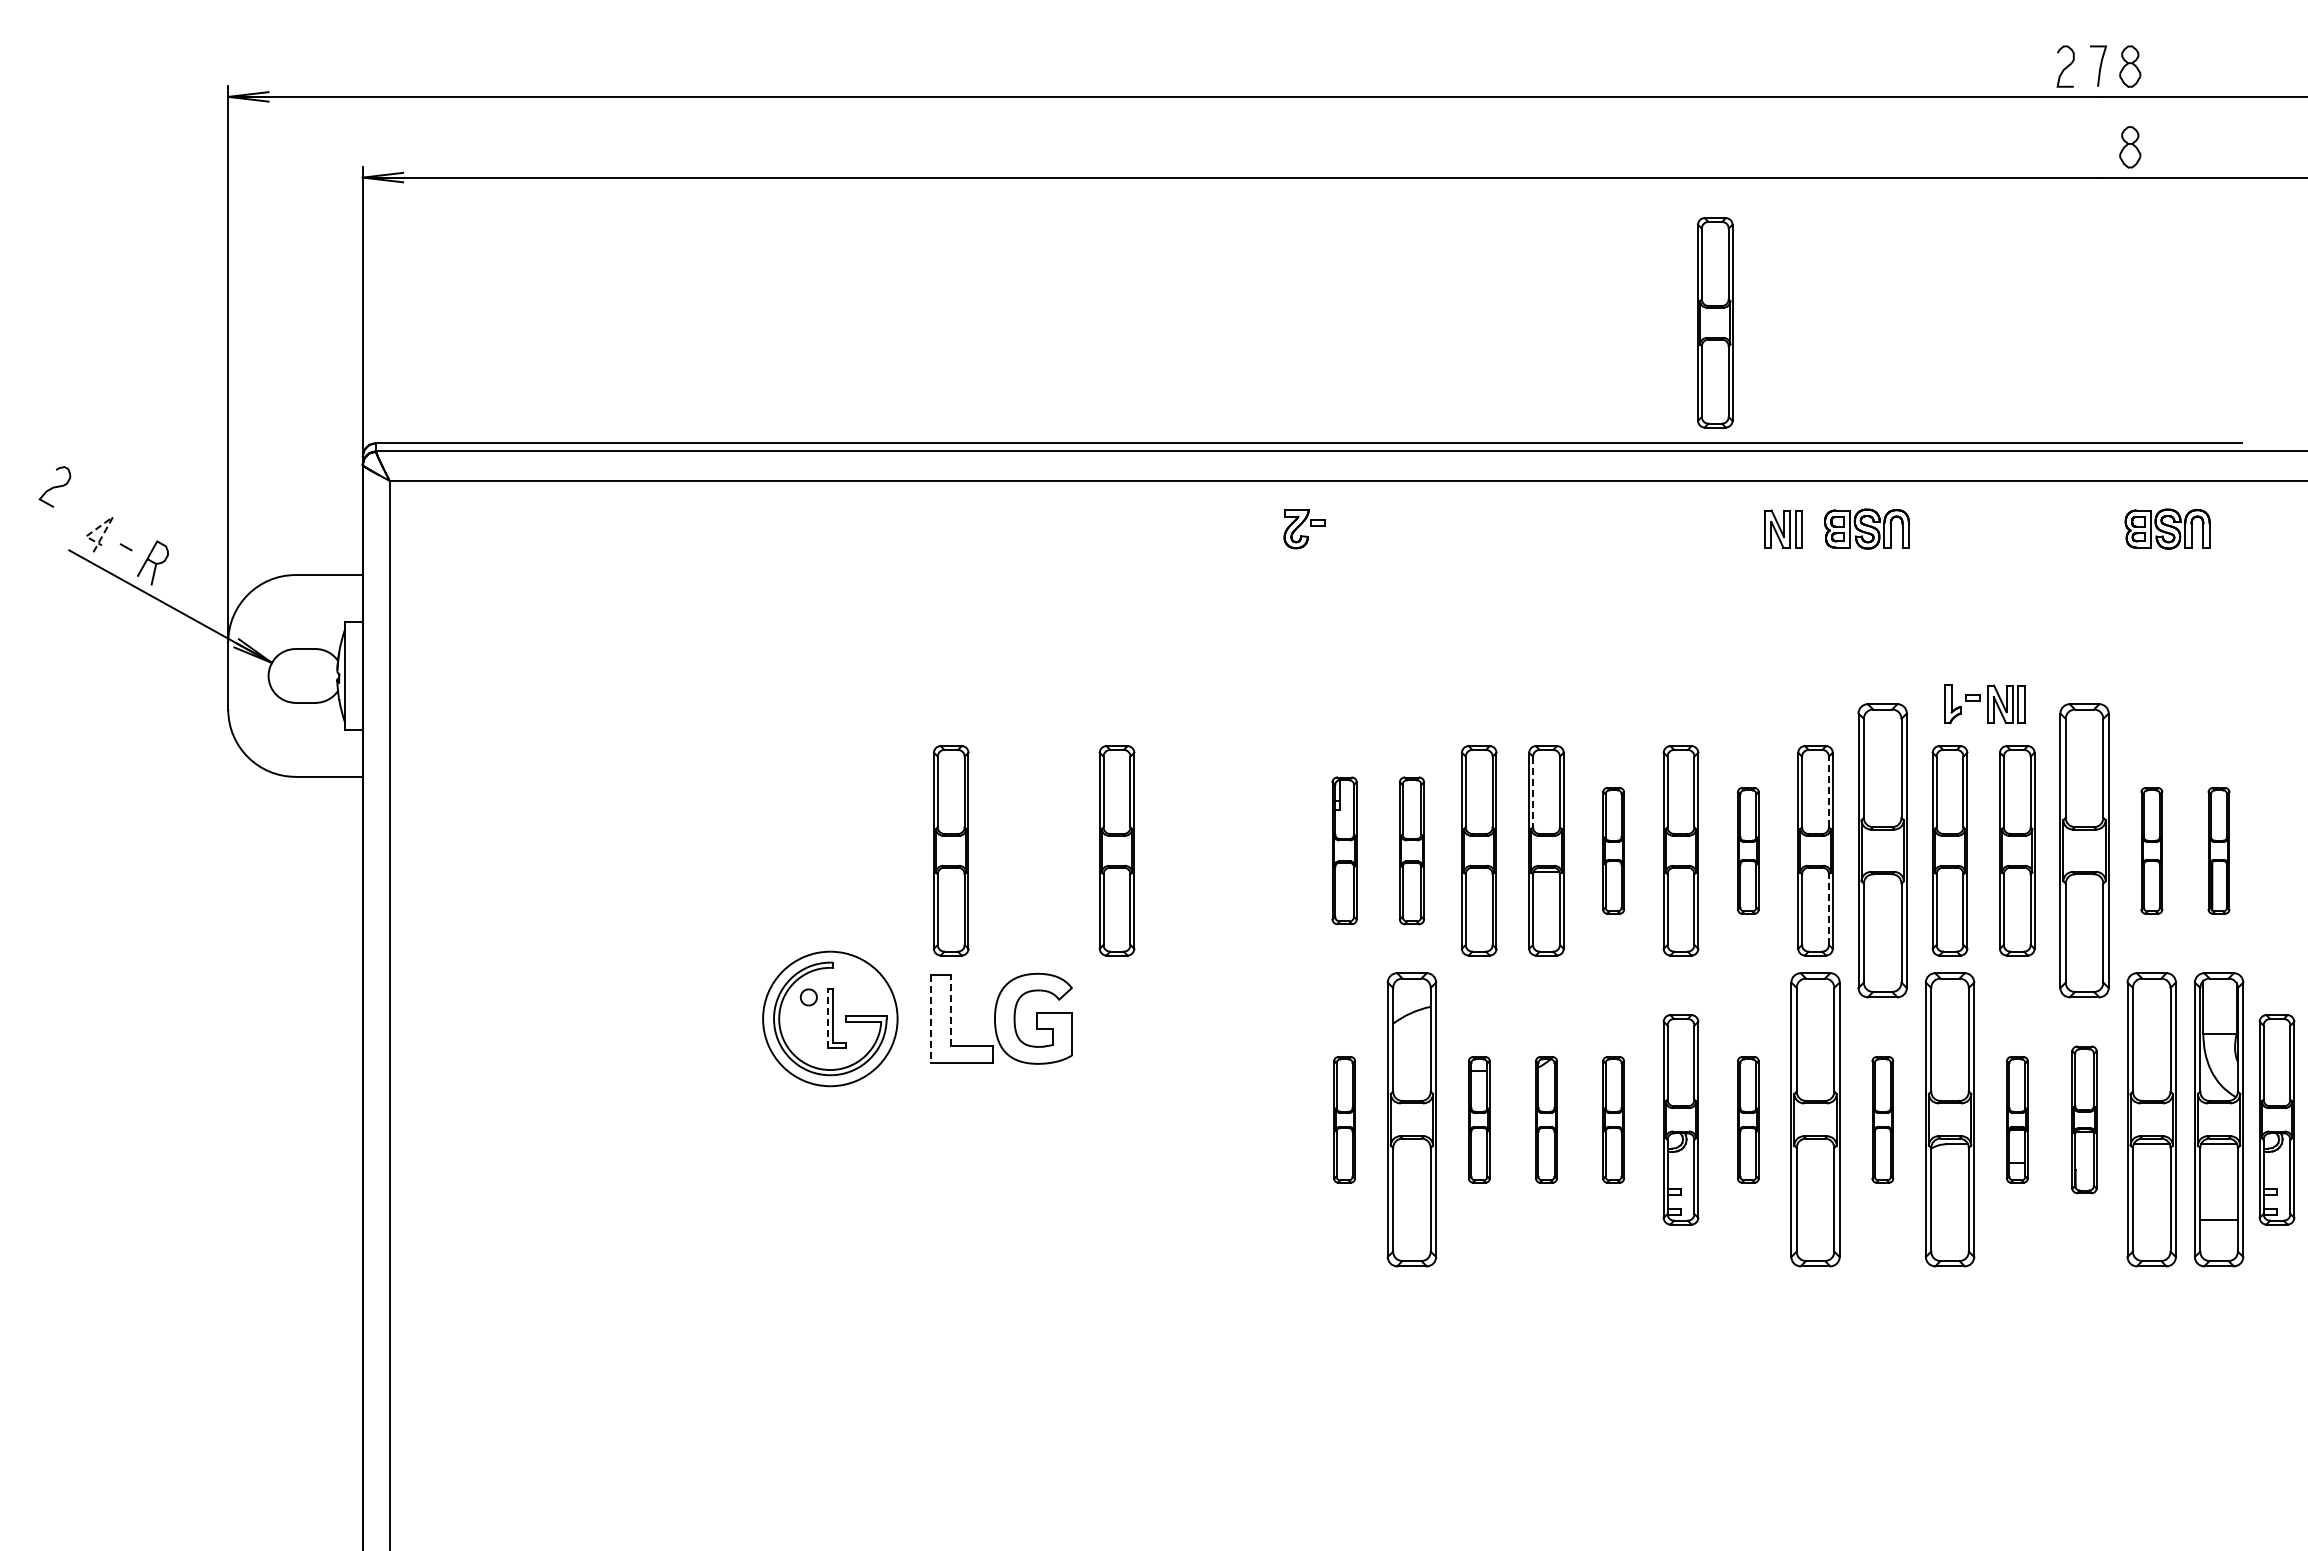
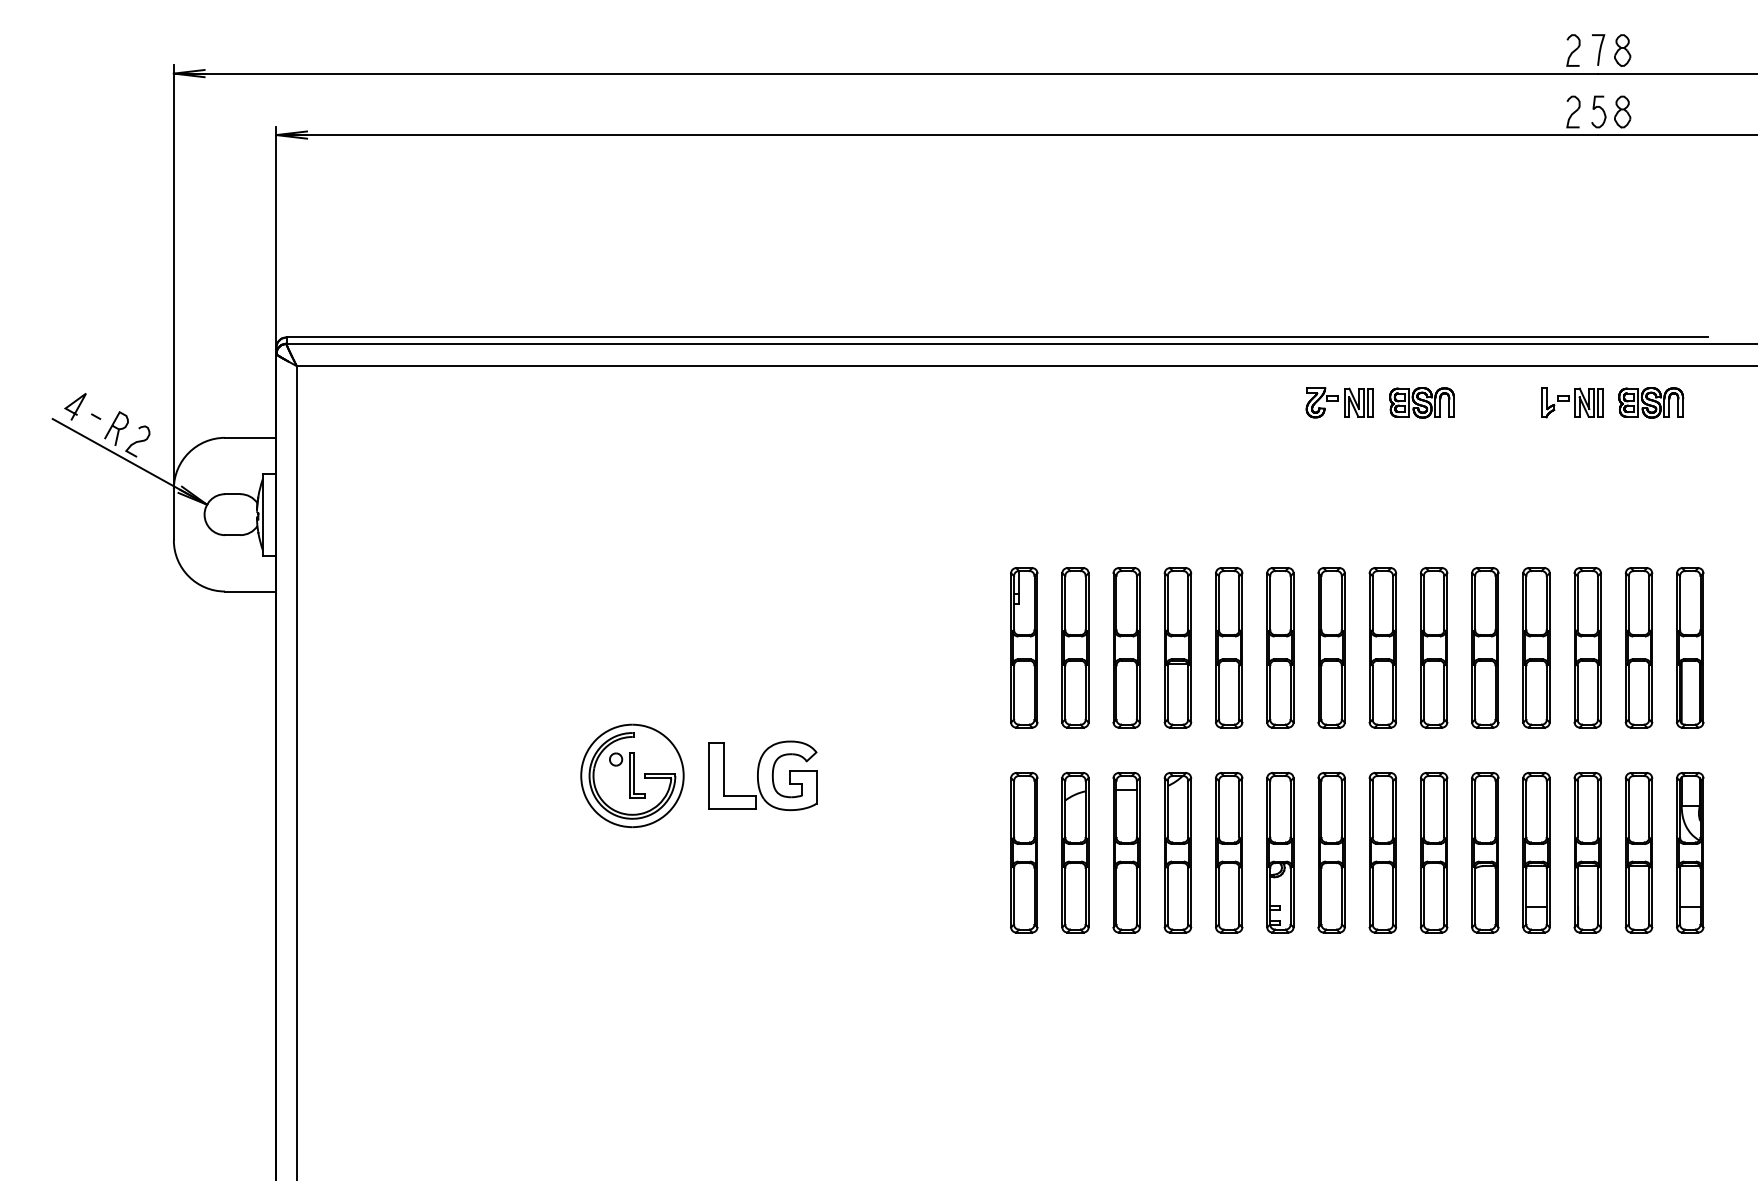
curve: (2101, 143) -> (1600, 109), added
part: (2065, 147) -> (1573, 112), added
part: (1715, 322) -> (1306, 245), removed
curve: (54, 486) -> (137, 441), moved
line: (108, 520) -> (82, 396), dashed -> solid
part: (1304, 529) -> (1321, 403), moved
part: (1984, 704) -> (1572, 403), moved
line: (1828, 791) -> (1392, 602), dashed -> solid
line: (1533, 792) -> (1168, 603), dashed -> solid
part: (951, 850) -> (724, 647), removed
part: (1116, 850) -> (850, 647), removed
part: (1344, 850) -> (1024, 647), size x1.43
part: (1411, 850) -> (1075, 647), size x1.43
part: (1613, 850) -> (1229, 647), size x1.67
part: (1748, 850) -> (1331, 647), size x1.67
part: (1882, 850) -> (1433, 647), size x0.71
part: (2084, 850) -> (1587, 647), size x0.71
part: (2151, 850) -> (1638, 647), size x1.67
part: (2218, 850) -> (1689, 647), size x1.67
line: (1828, 909) -> (1392, 692), dashed -> solid
line: (950, 1009) -> (723, 768), dashed -> solid
line: (827, 1018) -> (630, 775), dashed -> solid
line: (930, 1018) -> (708, 775), dashed -> solid
part: (1344, 1119) -> (1024, 852), size x1.67
part: (1411, 1119) -> (1075, 852), size x0.71
part: (1479, 1119) -> (1126, 852), size x1.67
part: (1546, 1119) -> (1177, 852), size x1.67
part: (1613, 1119) -> (1229, 852), size x1.67
part: (1748, 1119) -> (1331, 852), size x1.67
part: (1815, 1119) -> (1382, 852), size x0.71
part: (1882, 1119) -> (1433, 852), size x1.67
part: (1949, 1119) -> (1484, 852), size x0.71
part: (2017, 1119) -> (1536, 852), size x1.67
part: (2084, 1119) -> (1587, 852), size x1.43
part: (2151, 1119) -> (1638, 852), size x0.71
part: (2218, 1119) -> (1689, 852), size x0.71
part: (2276, 1119) -> (1734, 852), removed

